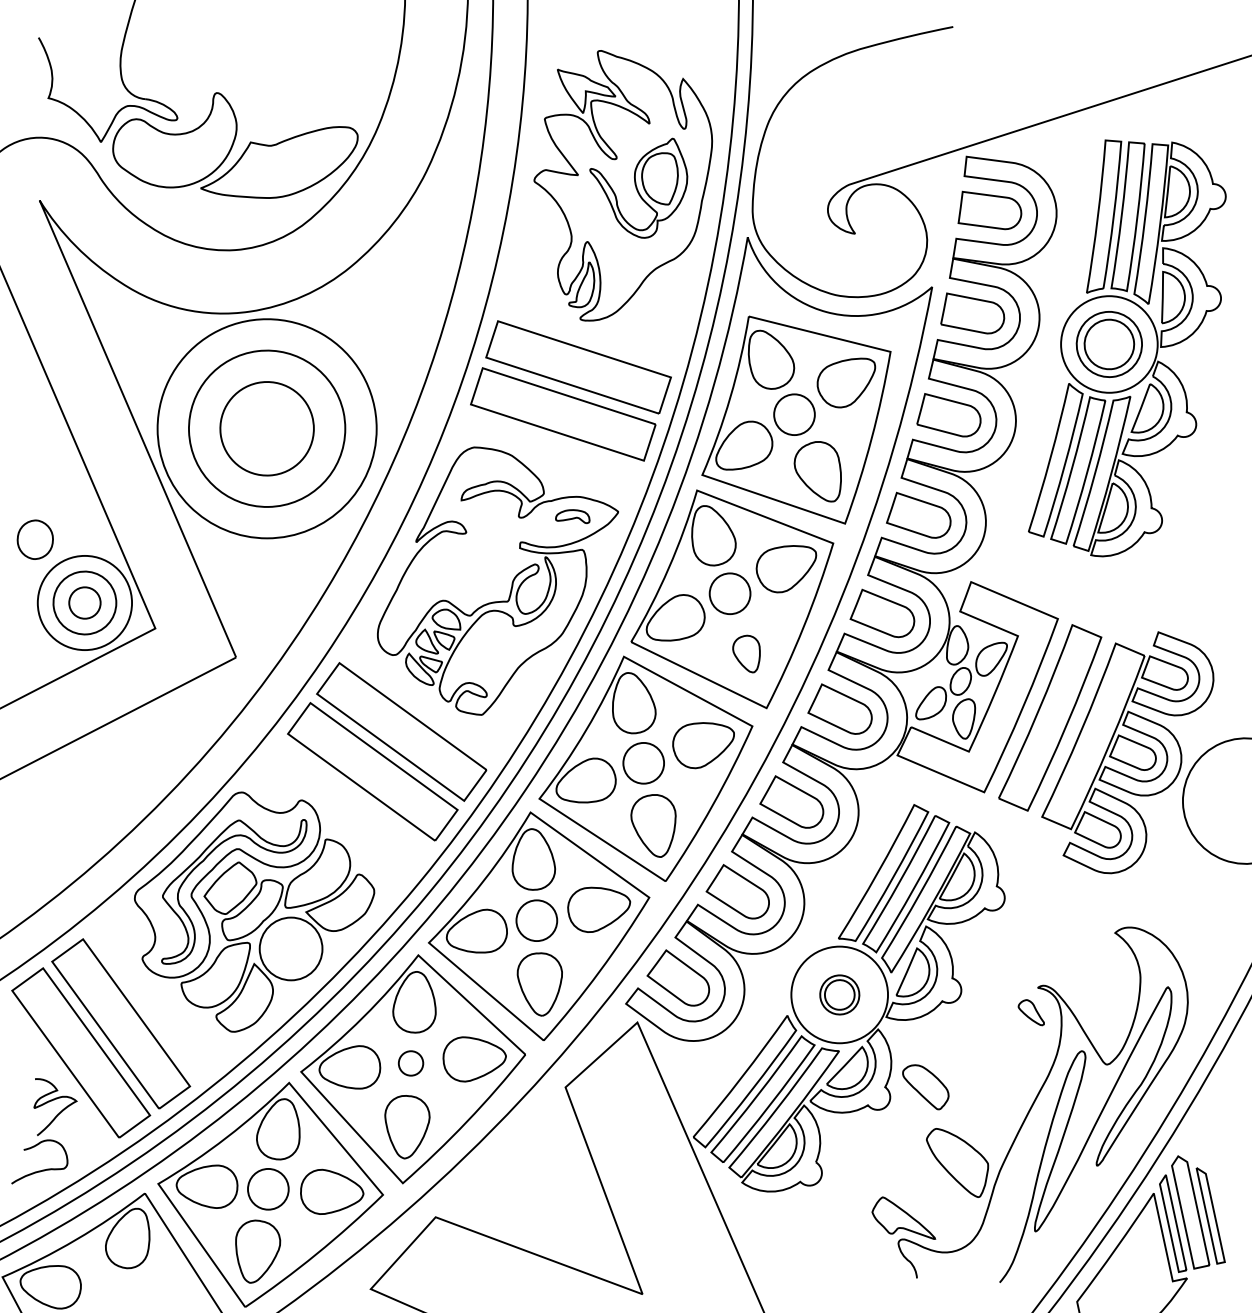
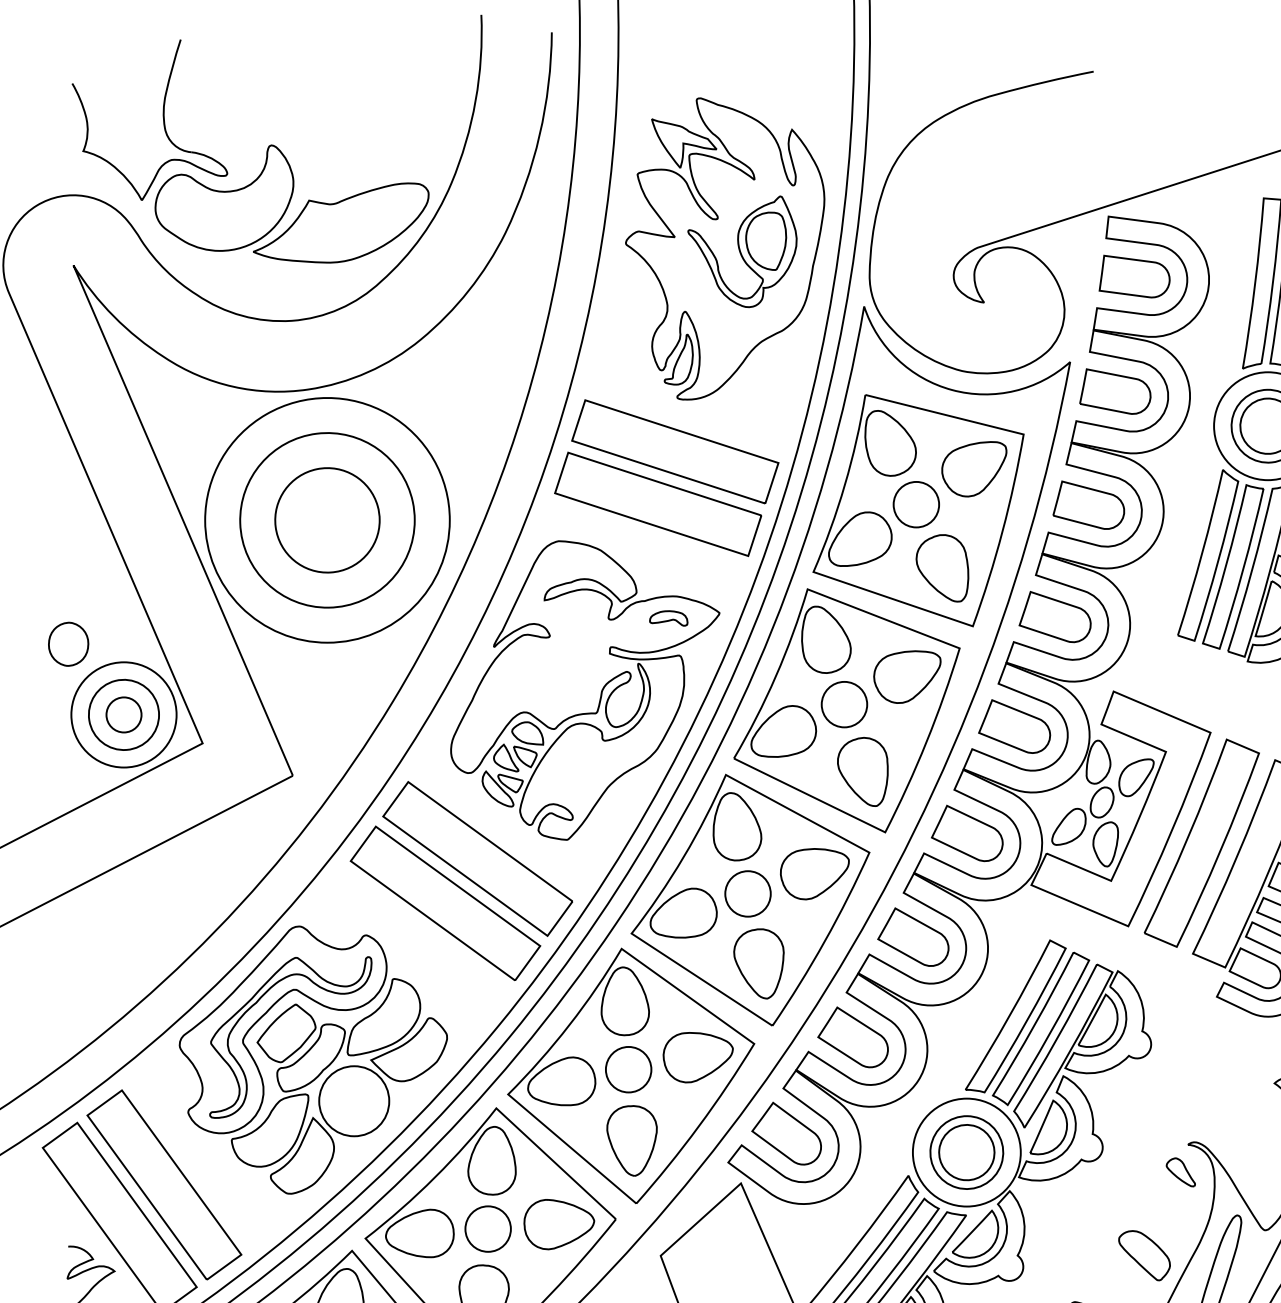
part: (746, 653) -> (862, 771), size x1.67
part: (839, 994) -> (966, 1152), size x1.67
circle: (410, 1063) -> (487, 1229), size x1.67
part: (925, 1087) -> (1144, 1255), moved

